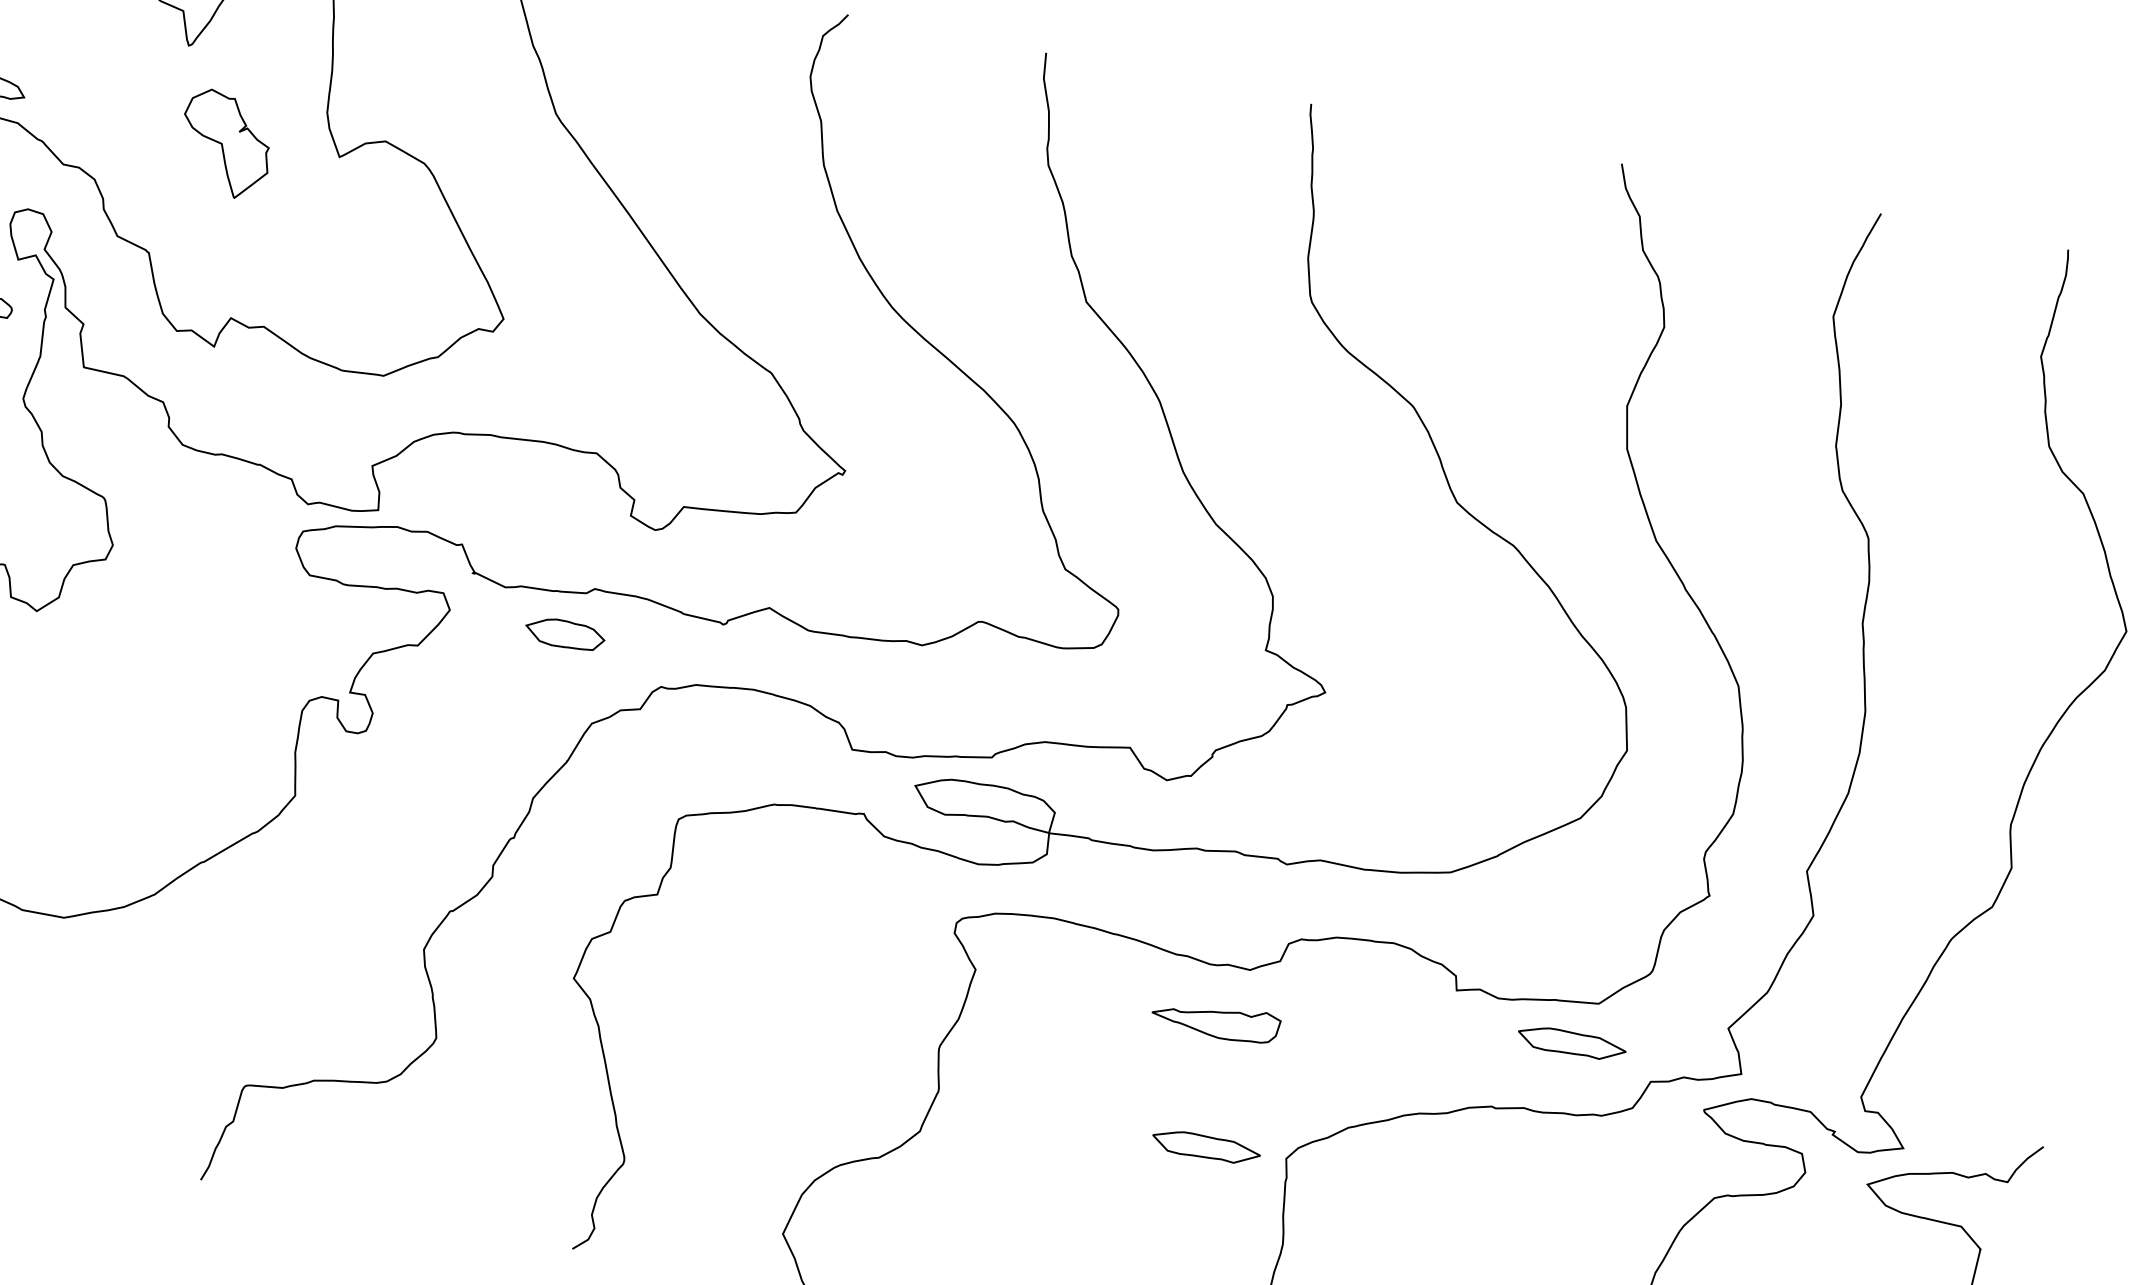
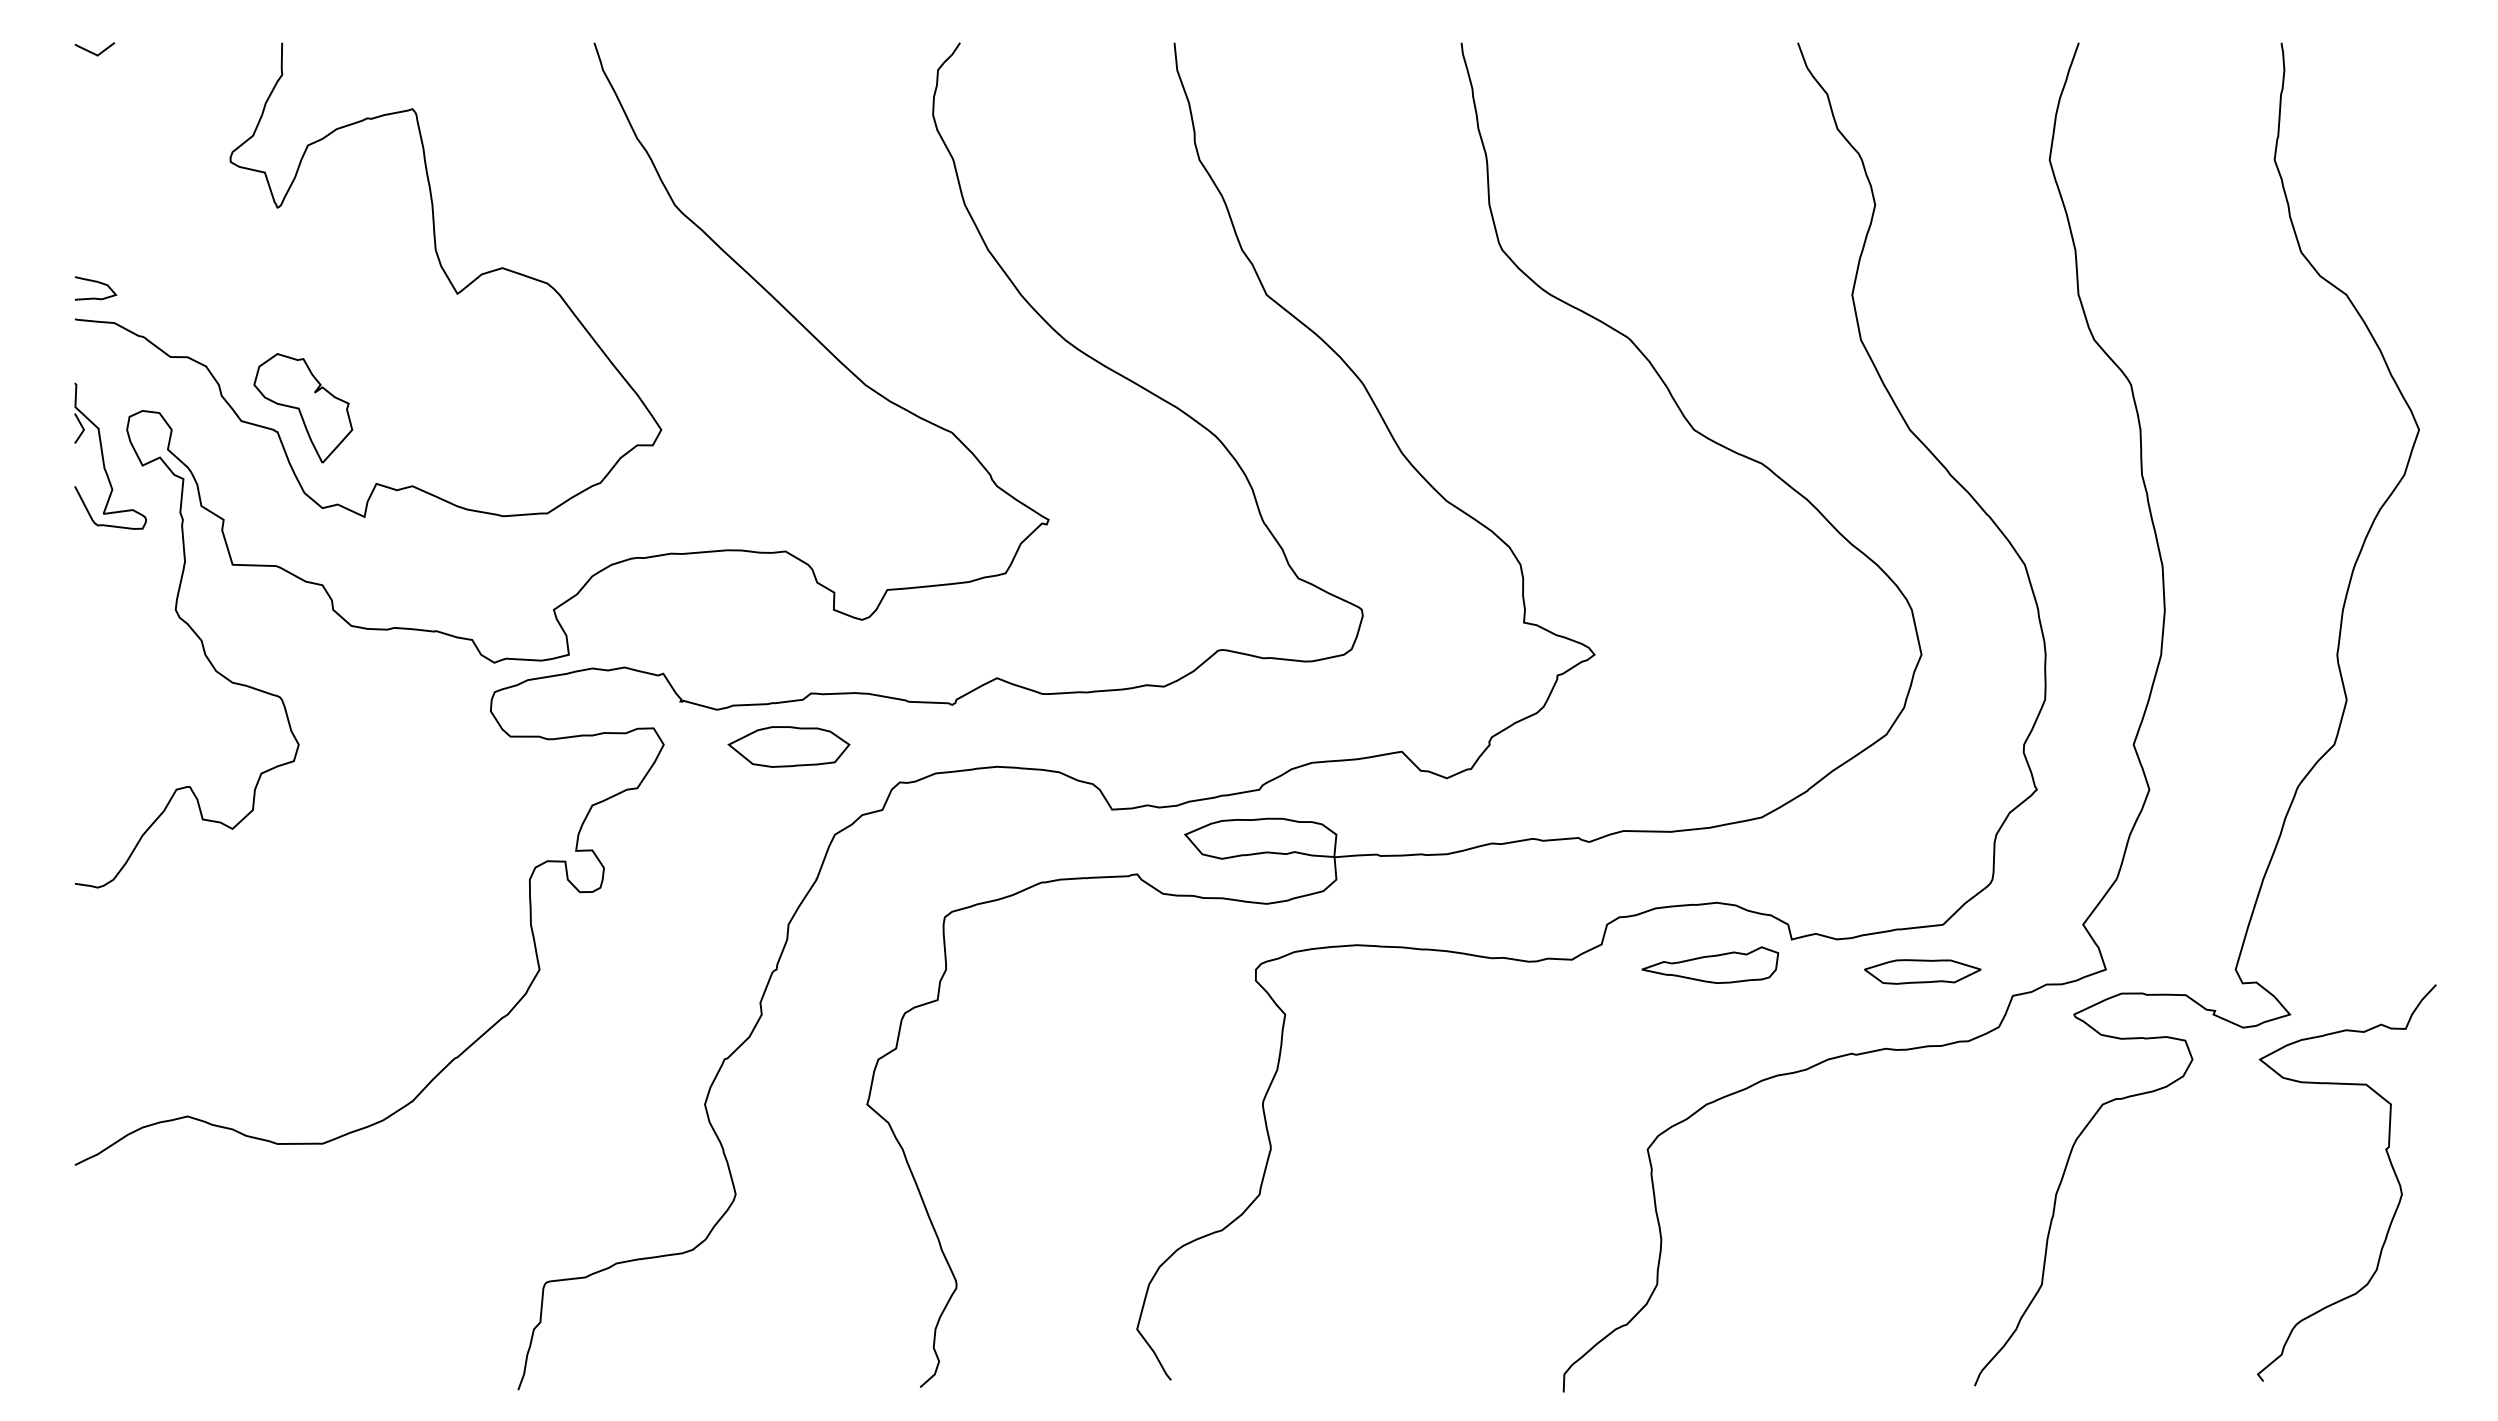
part: (226, 144) -> (303, 408), moved
part: (564, 633) -> (788, 746), size x1.43
part: (1216, 1019) -> (1710, 964), moved
part: (1206, 1147) -> (1561, 1153), removed

